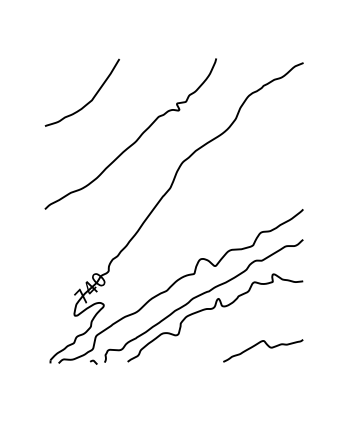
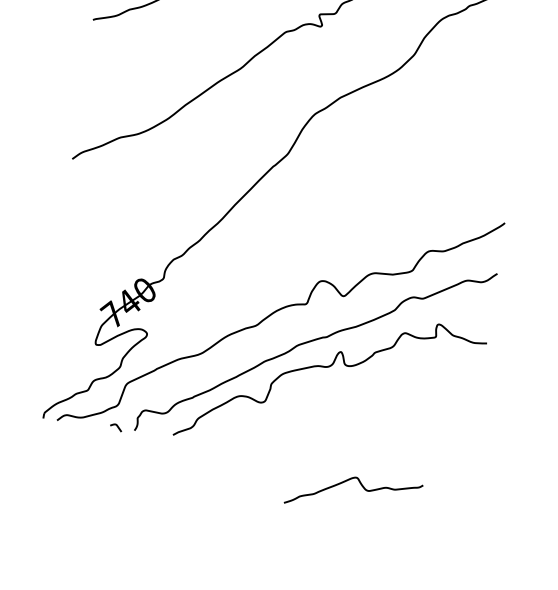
curve: (267, 346) -> (361, 487), moved

